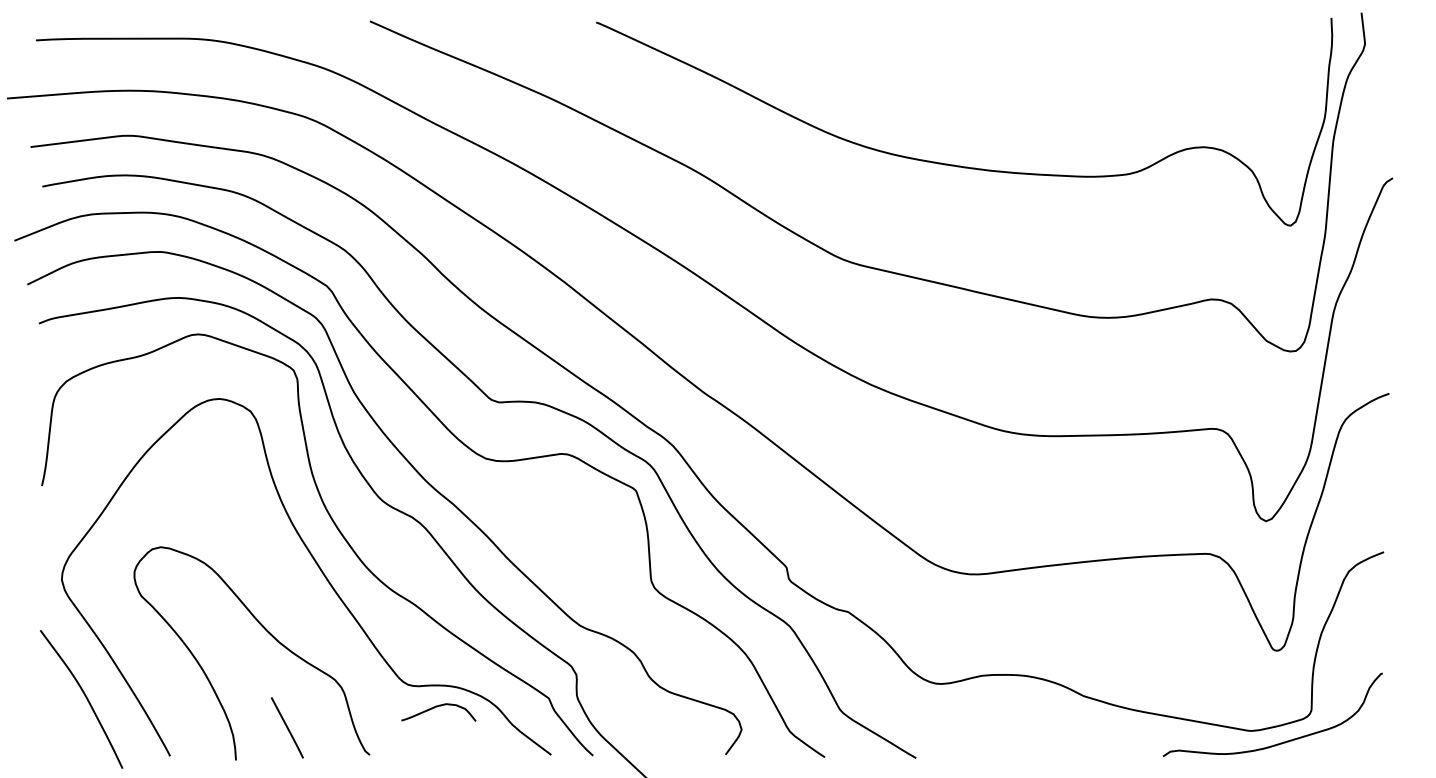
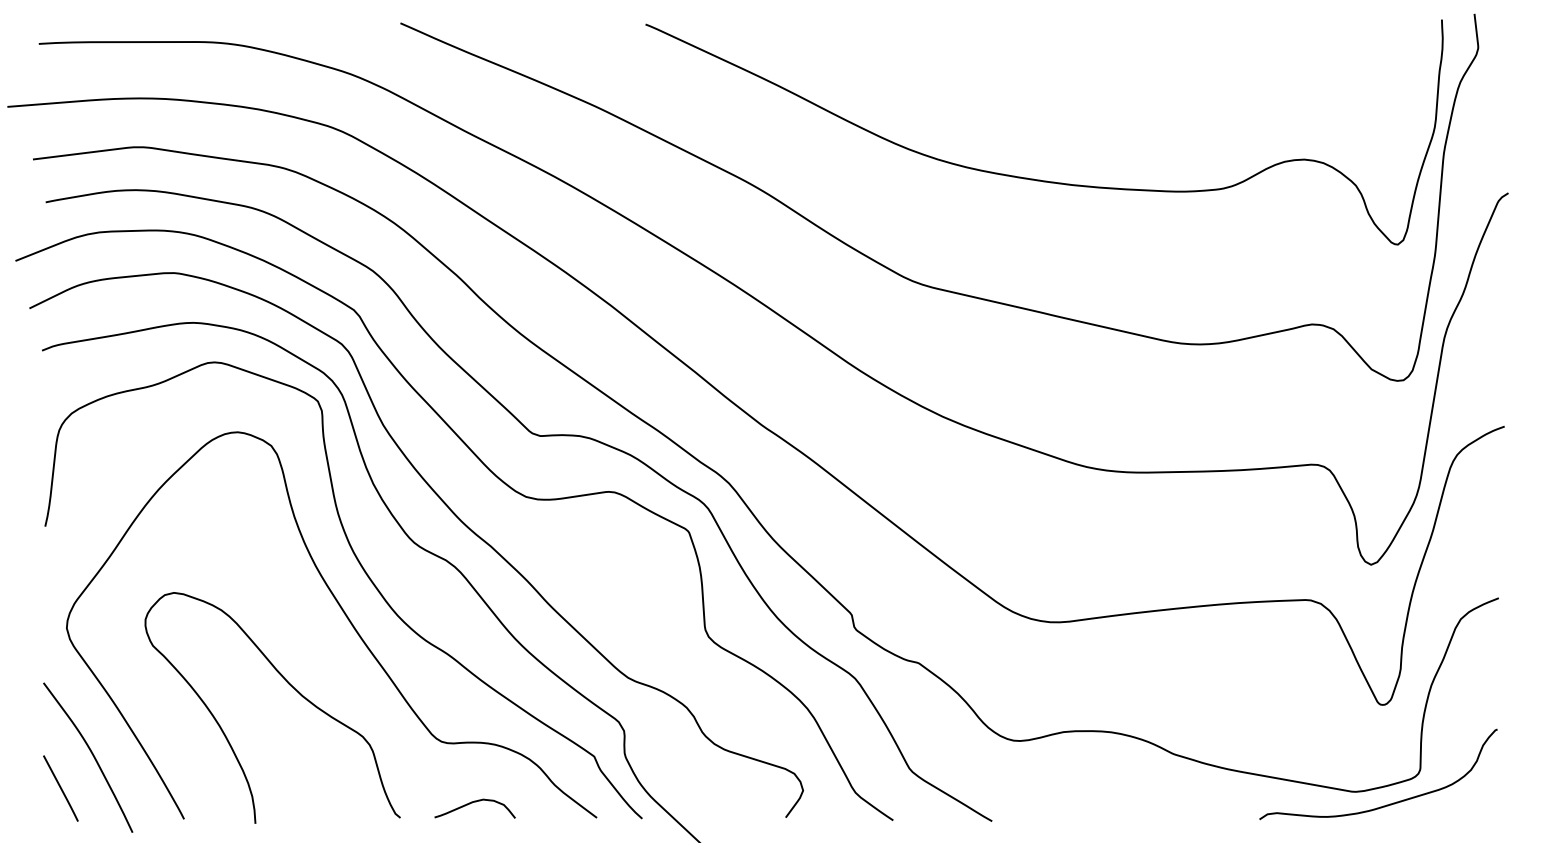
curve: (437, 707) -> (473, 803), moved
line: (286, 727) -> (59, 788), moved

